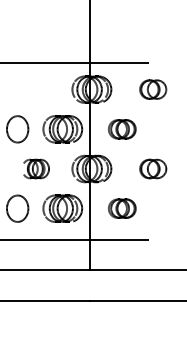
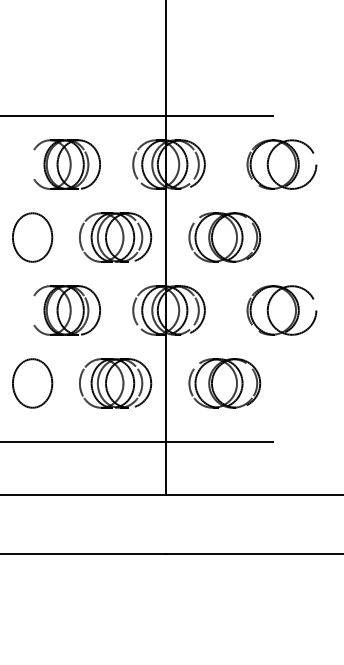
part: (36, 89) -> (67, 164), added
part: (152, 89) -> (280, 164), size x1.43
part: (122, 129) -> (225, 237), size x1.43
part: (36, 168) -> (67, 309), size x1.43
part: (152, 168) -> (280, 309), size x1.43
part: (122, 208) -> (225, 383), size x1.43

